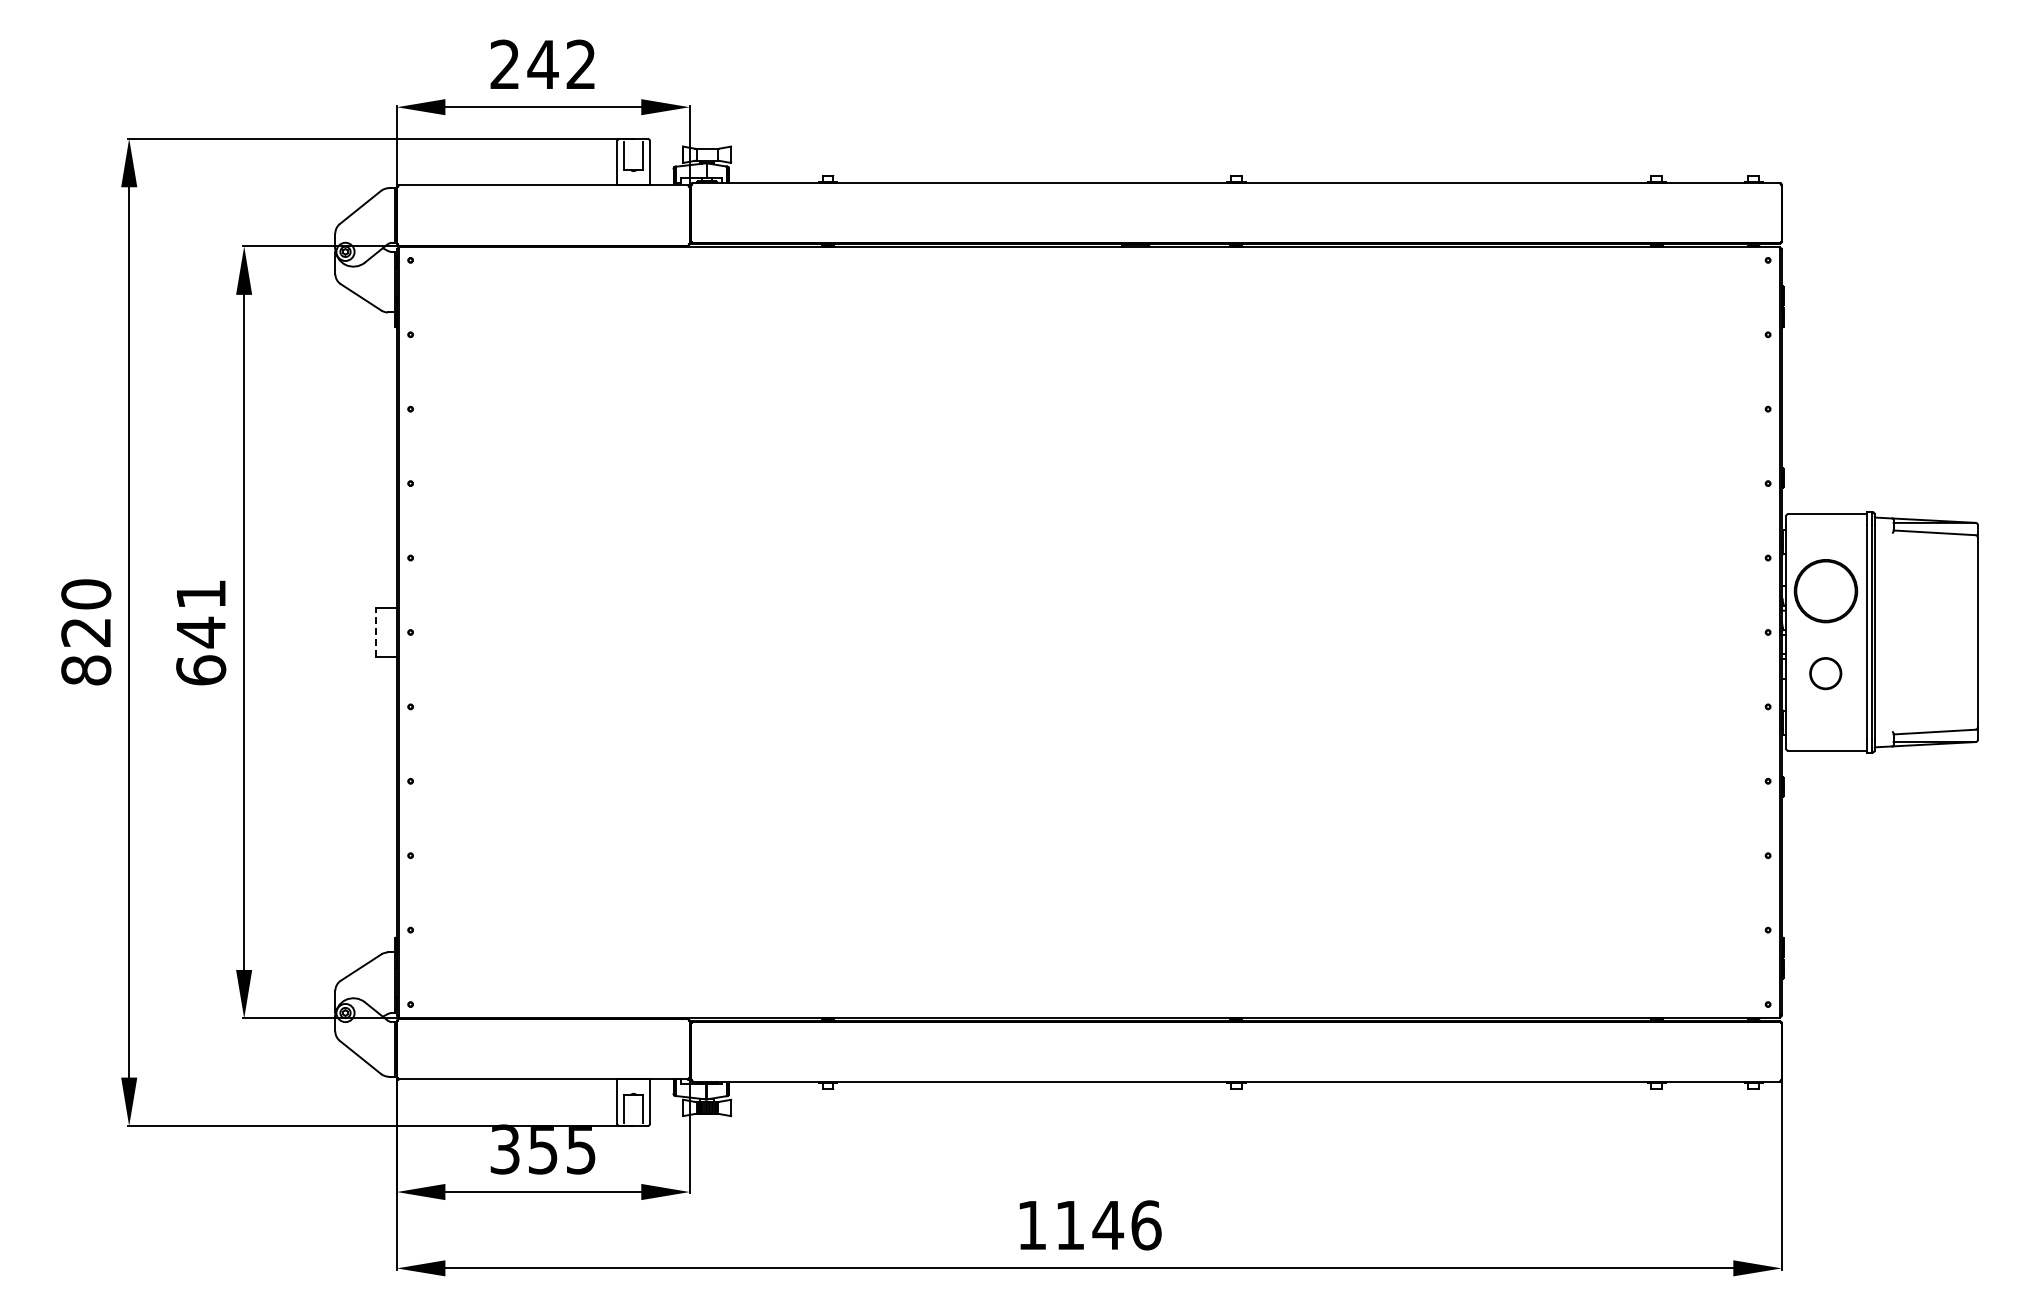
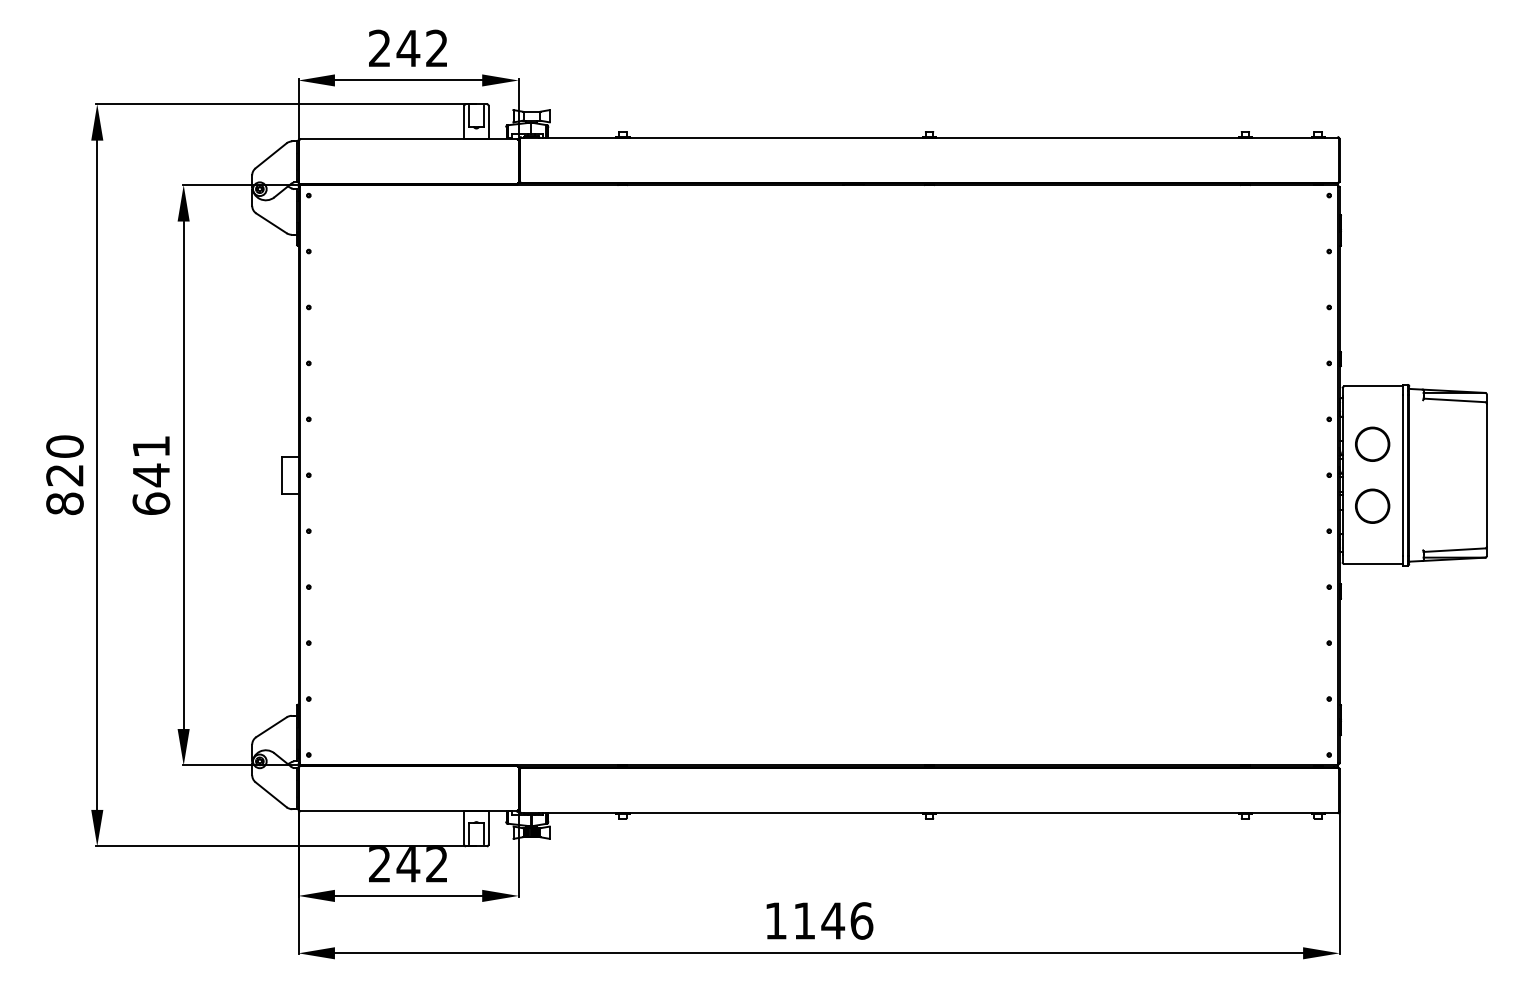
part: (1825, 591) -> (1372, 444), size x0.71
line: (375, 631) -> (282, 474), dashed -> solid
circle: (1825, 673) -> (1372, 506), size x1.43
text: (542, 1149) -> (407, 863), 355 -> 242

